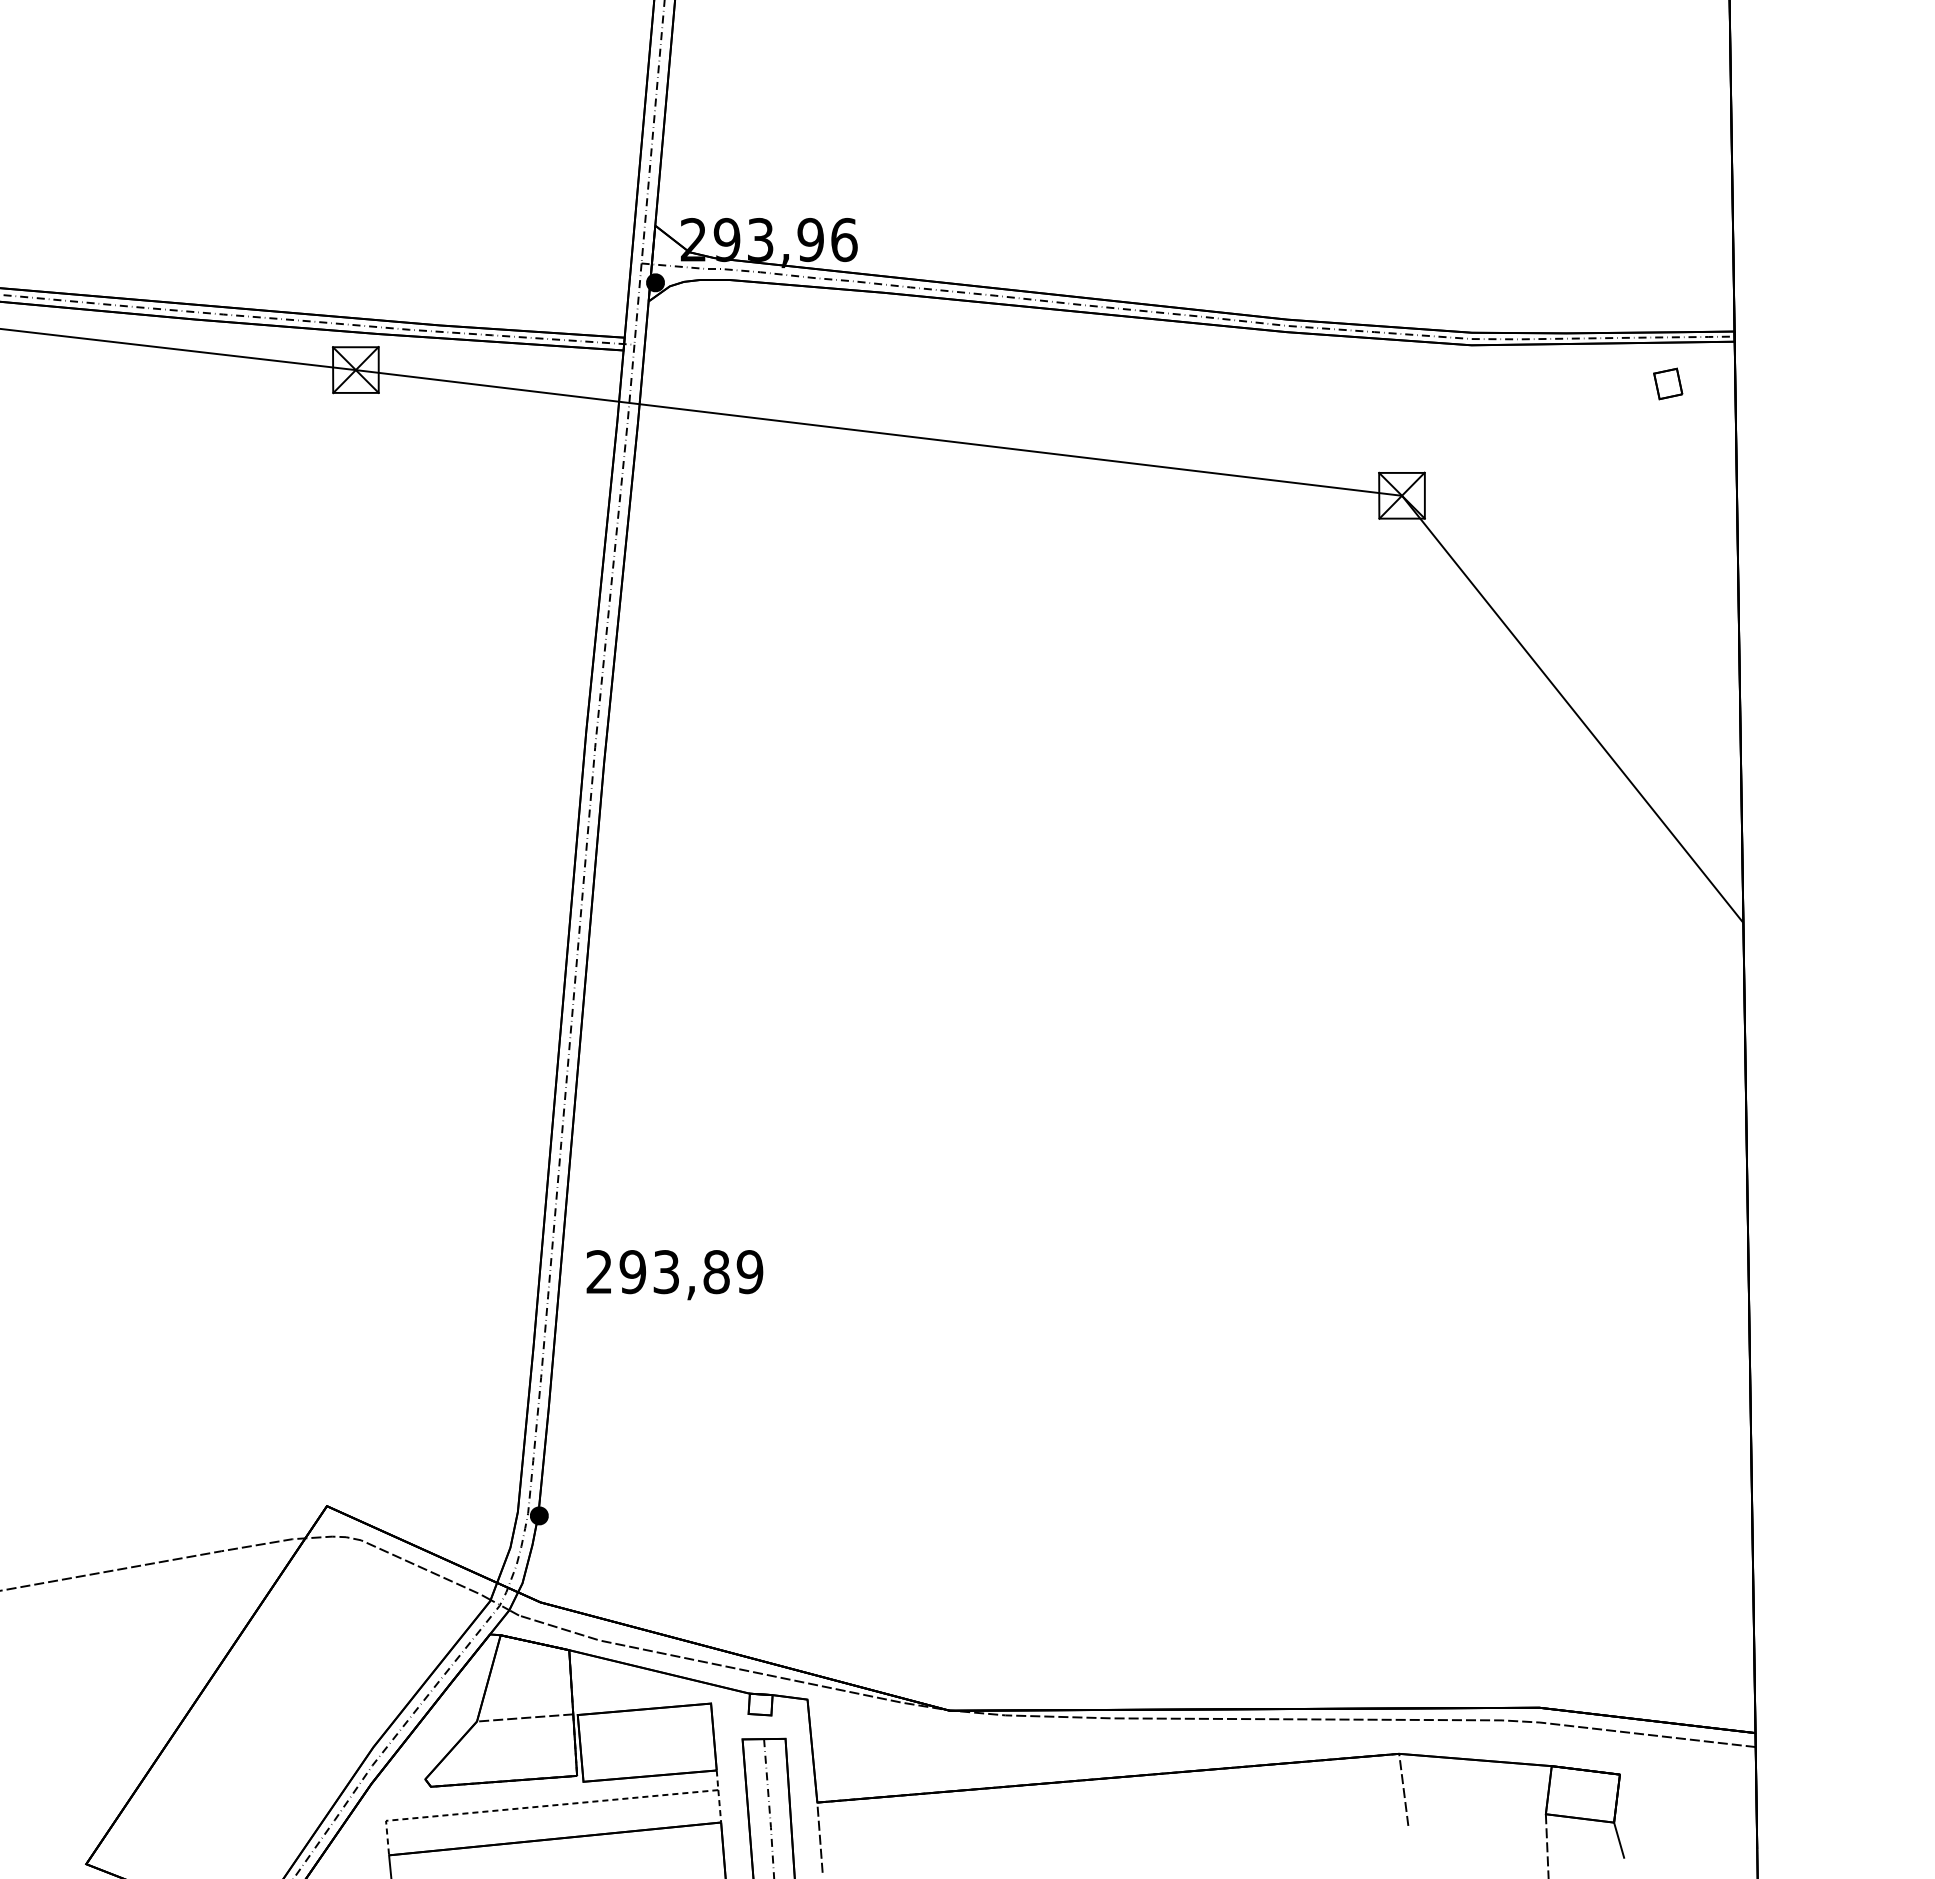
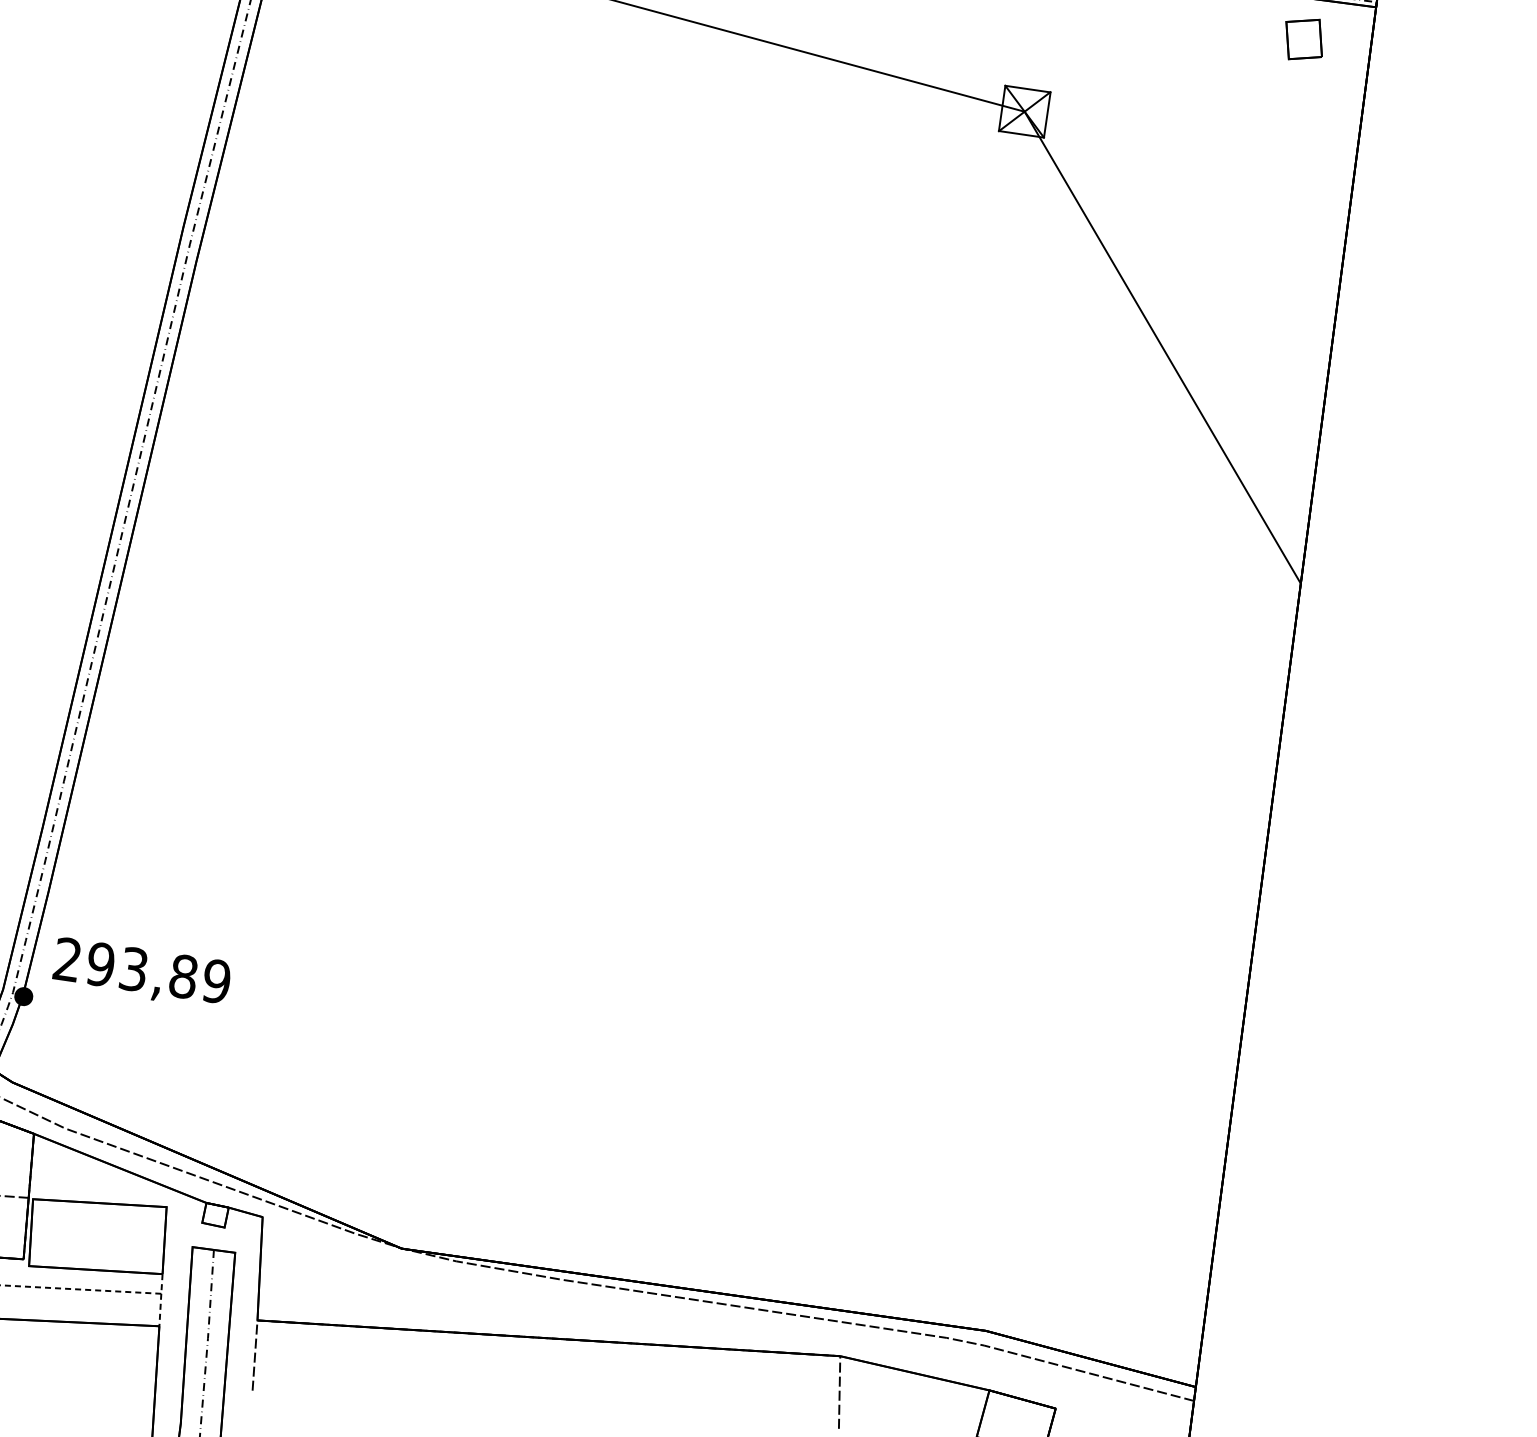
part: (1668, 383) -> (1304, 39), size x1.43
text: (674, 1275) -> (141, 973), moved

